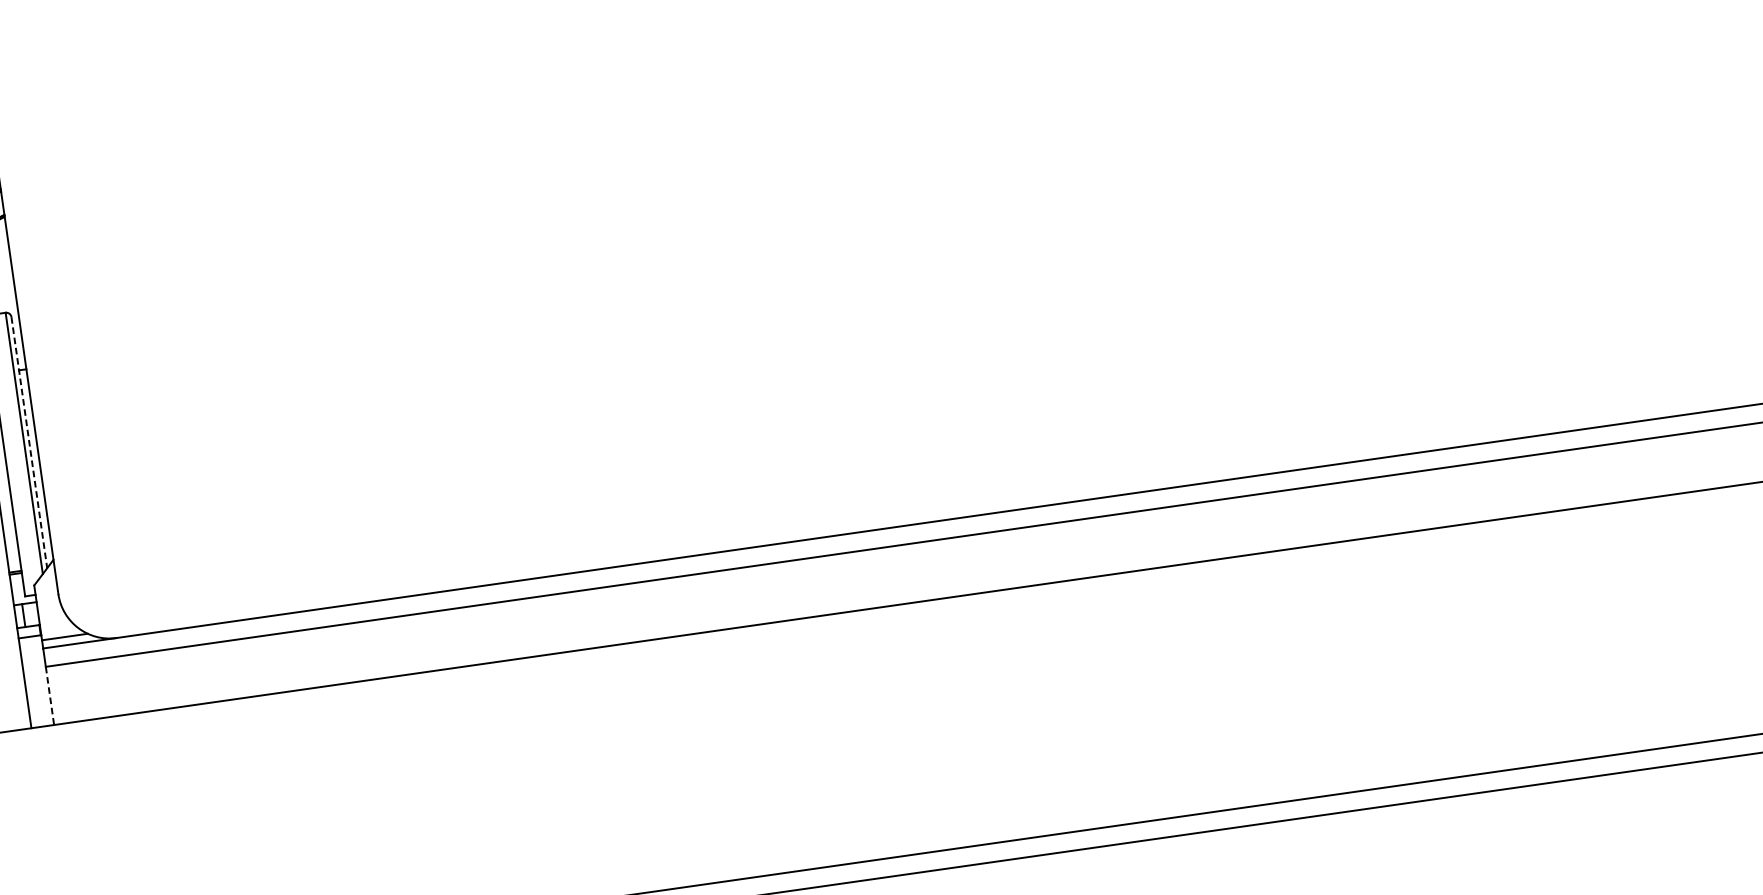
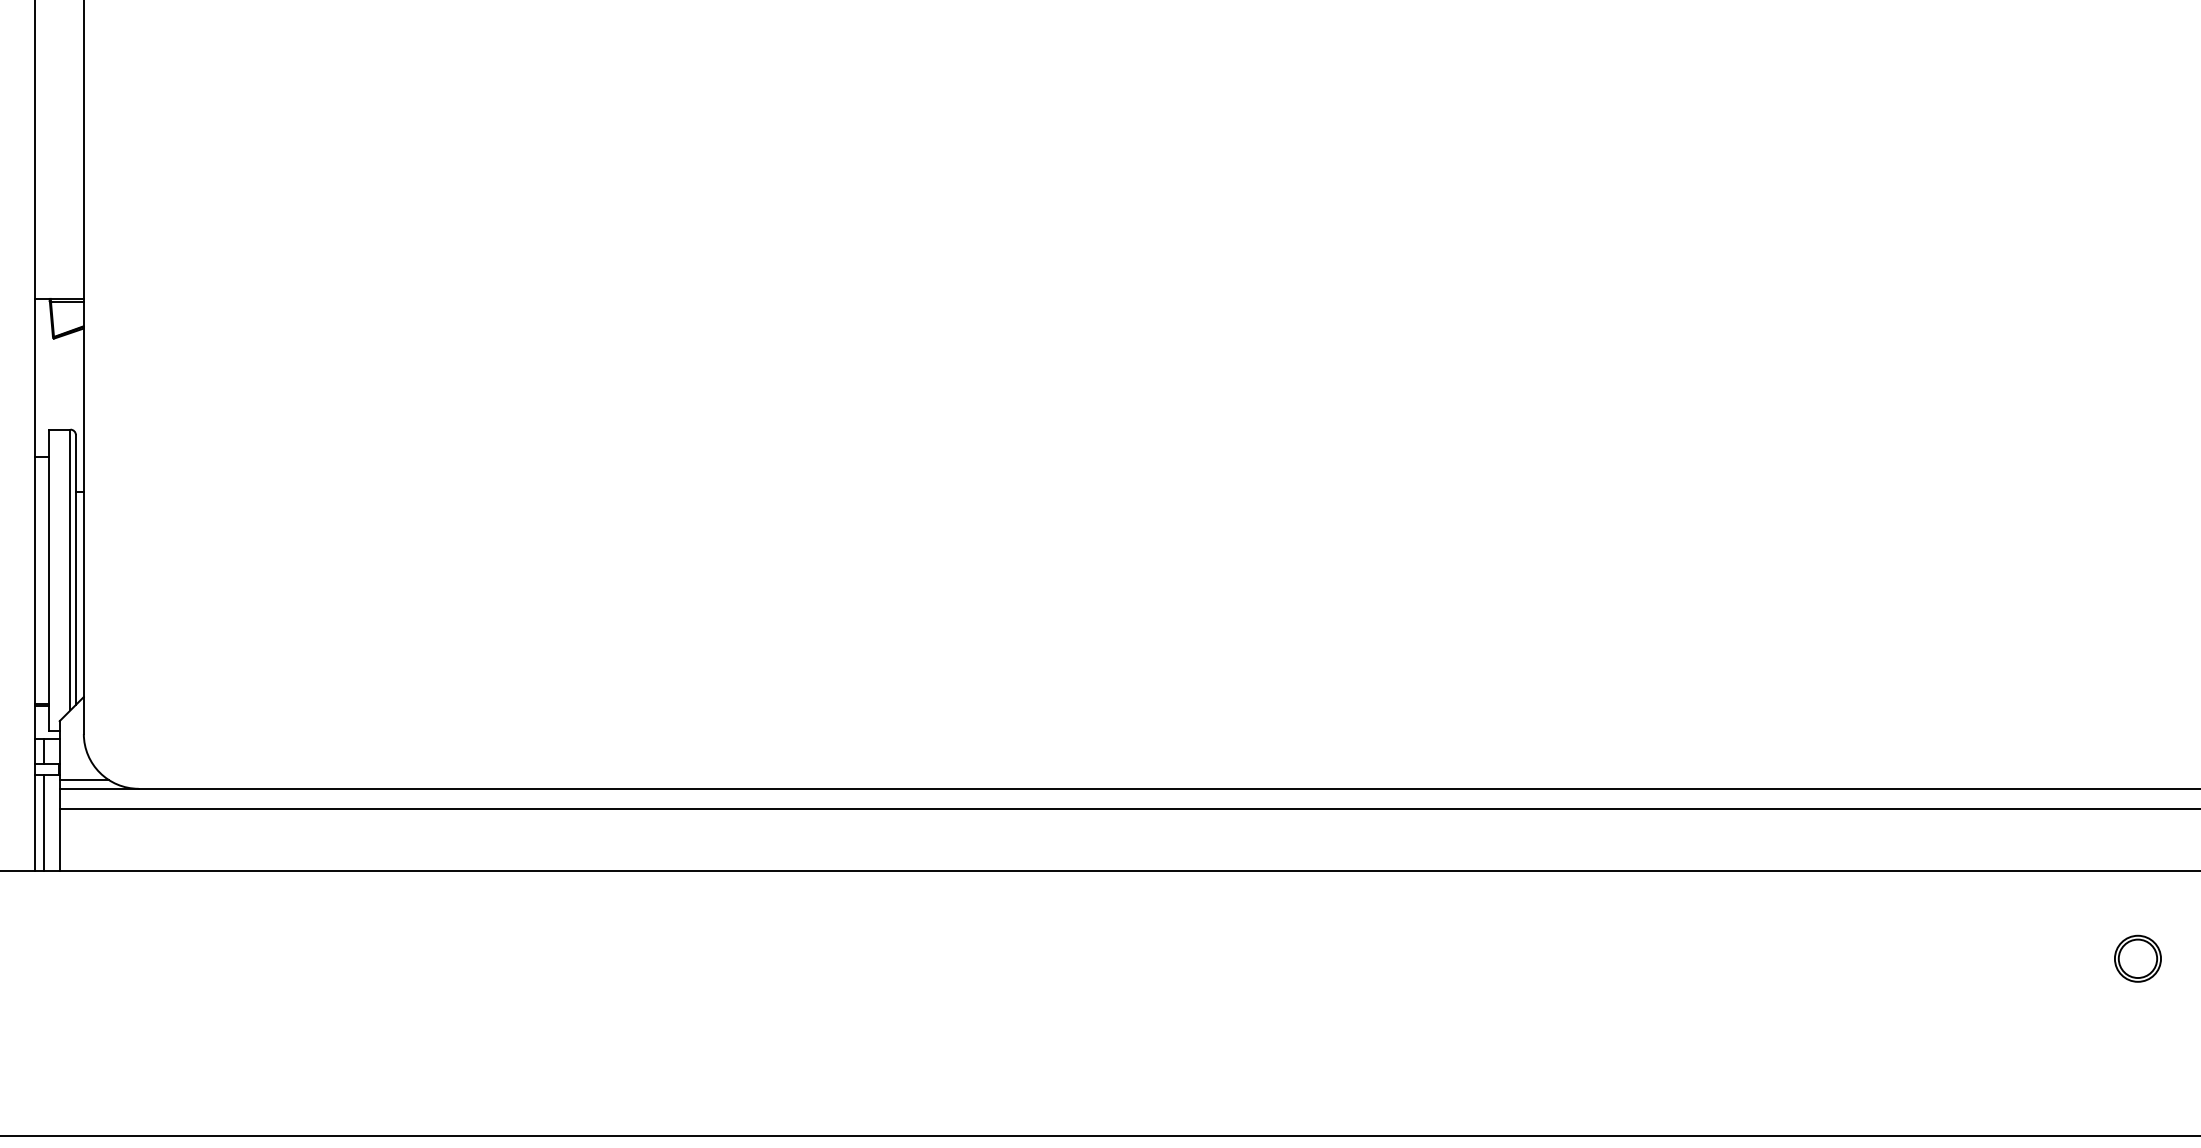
line: (29, 443) -> (75, 570), dashed -> solid
line: (33, 681) -> (44, 822), added
line: (49, 696) -> (59, 840), dashed -> solid

